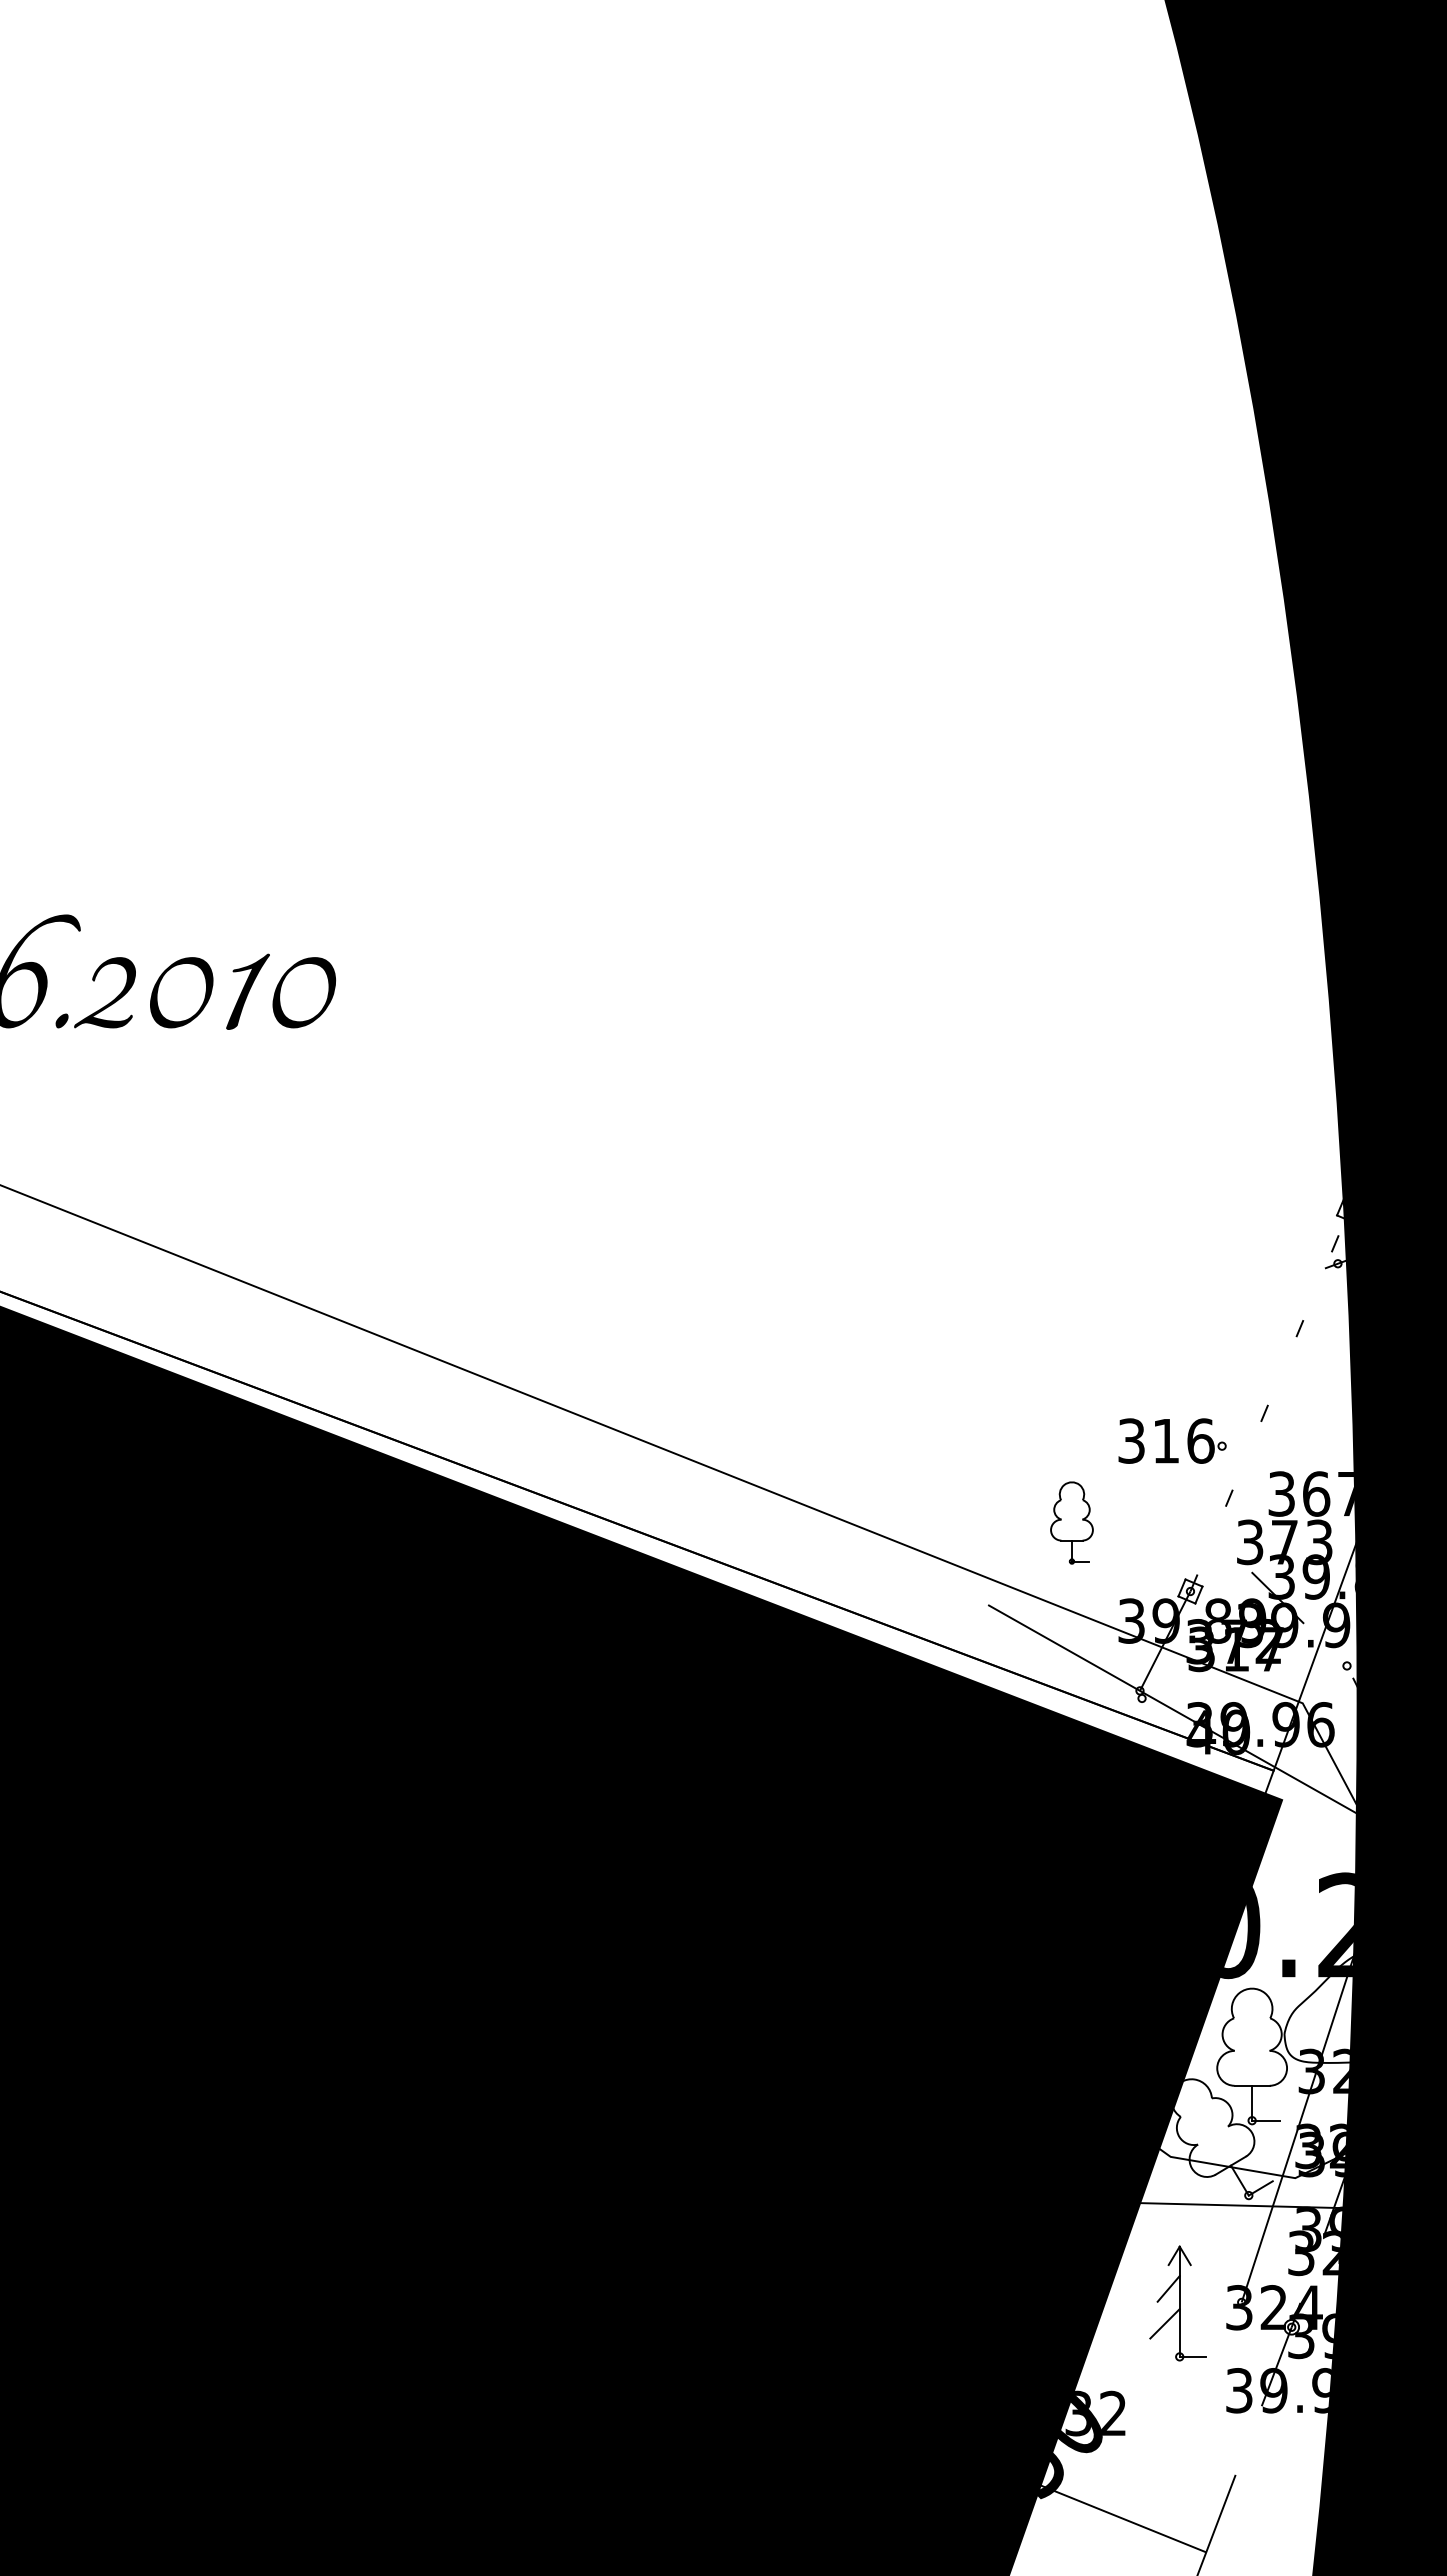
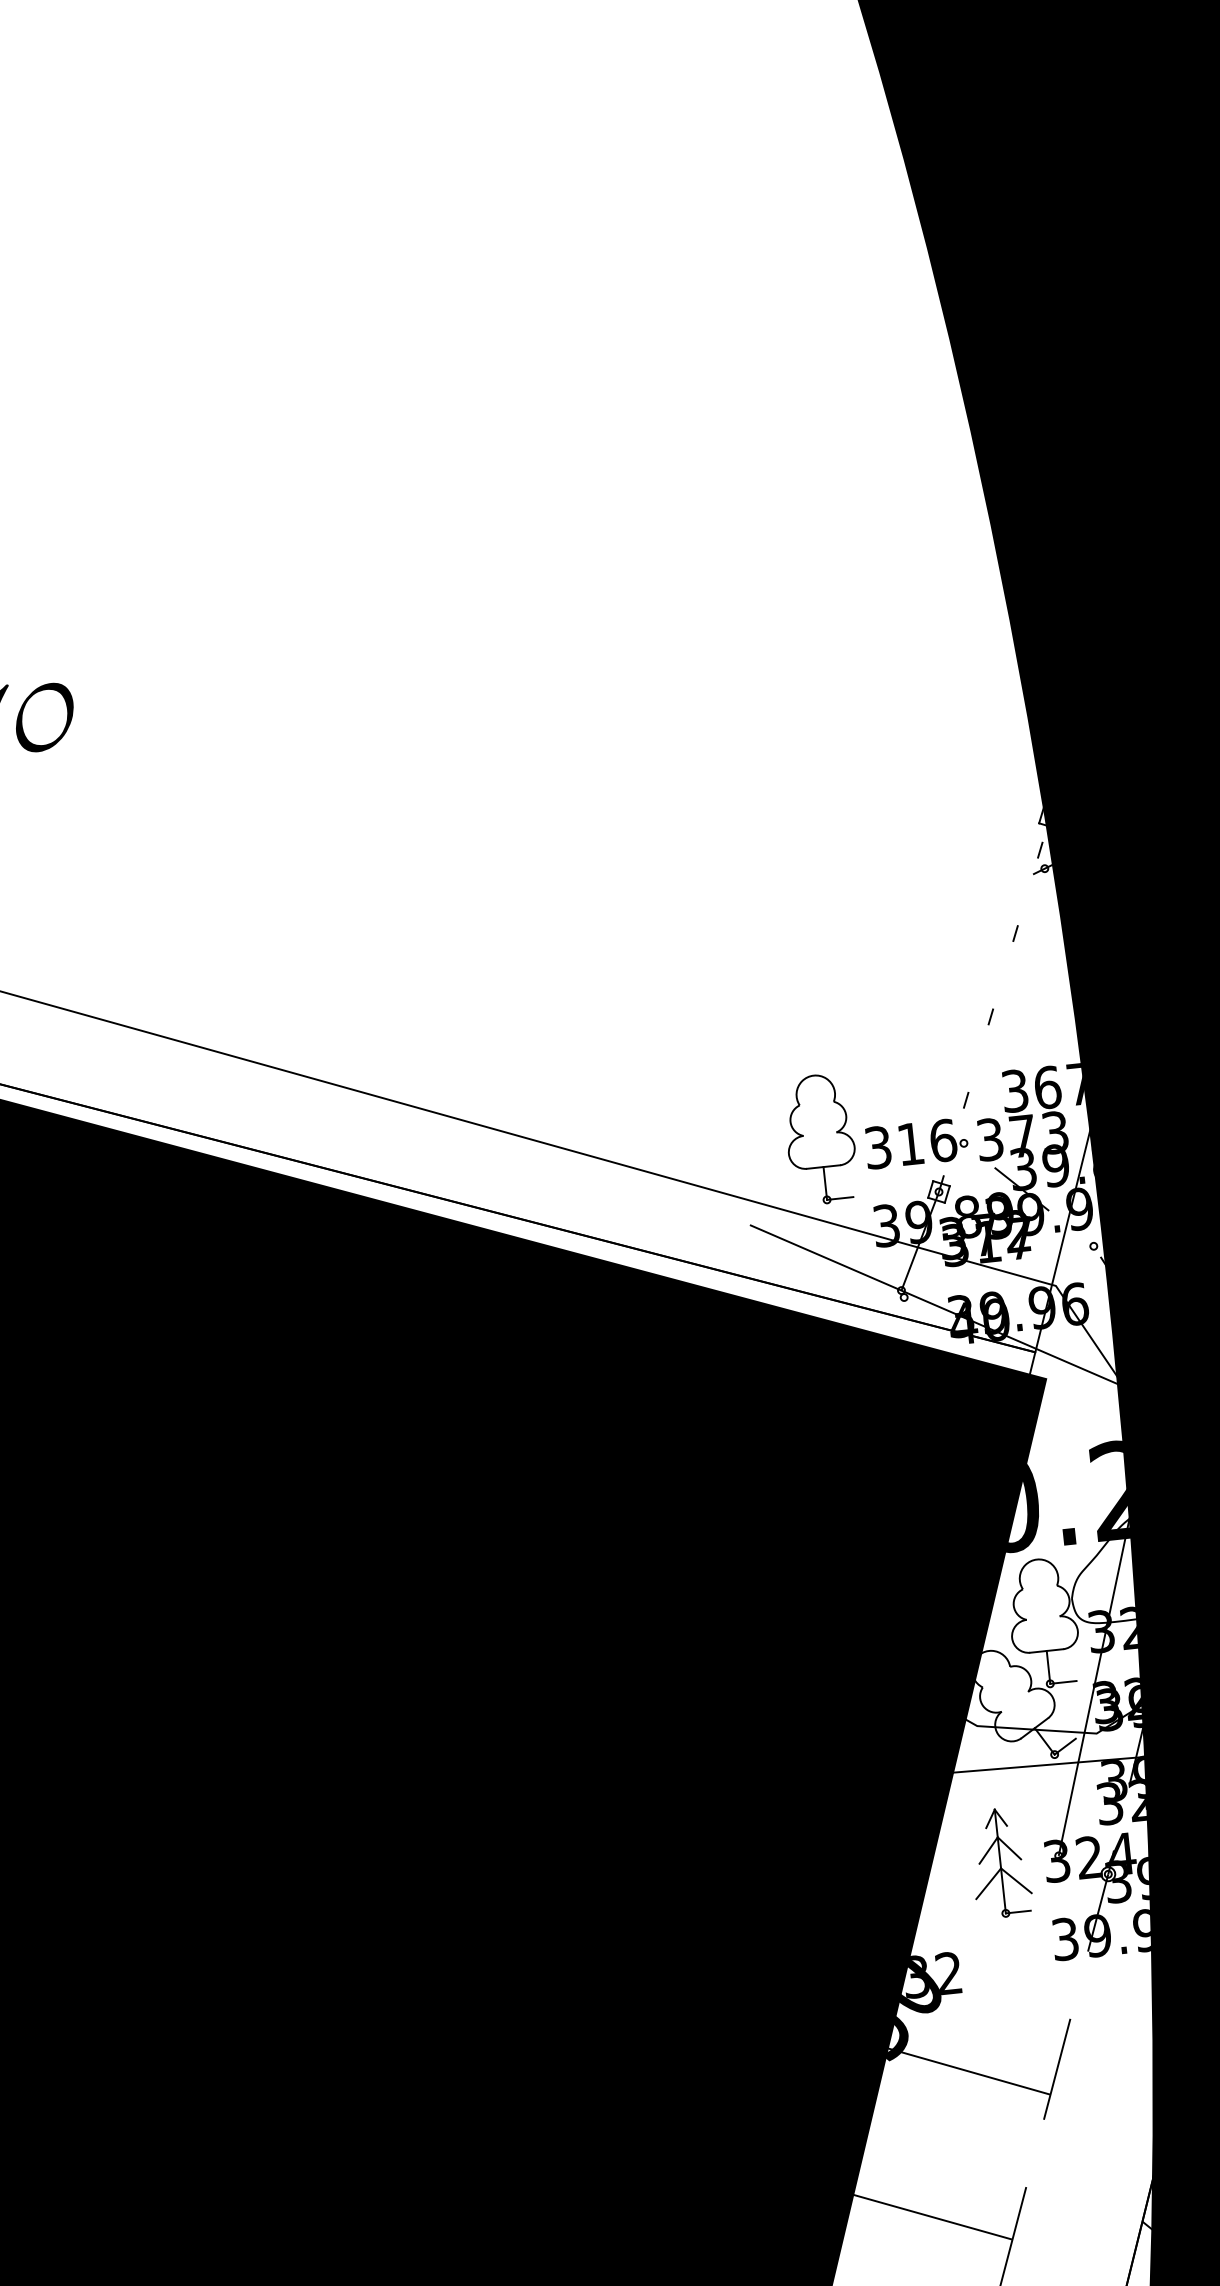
part: (1172, 1440) -> (916, 1142), moved
part: (1071, 1522) -> (820, 1139), size x1.67
line: (1190, 2288) -> (1009, 1847), added
line: (1194, 2323) -> (1016, 1880), added

